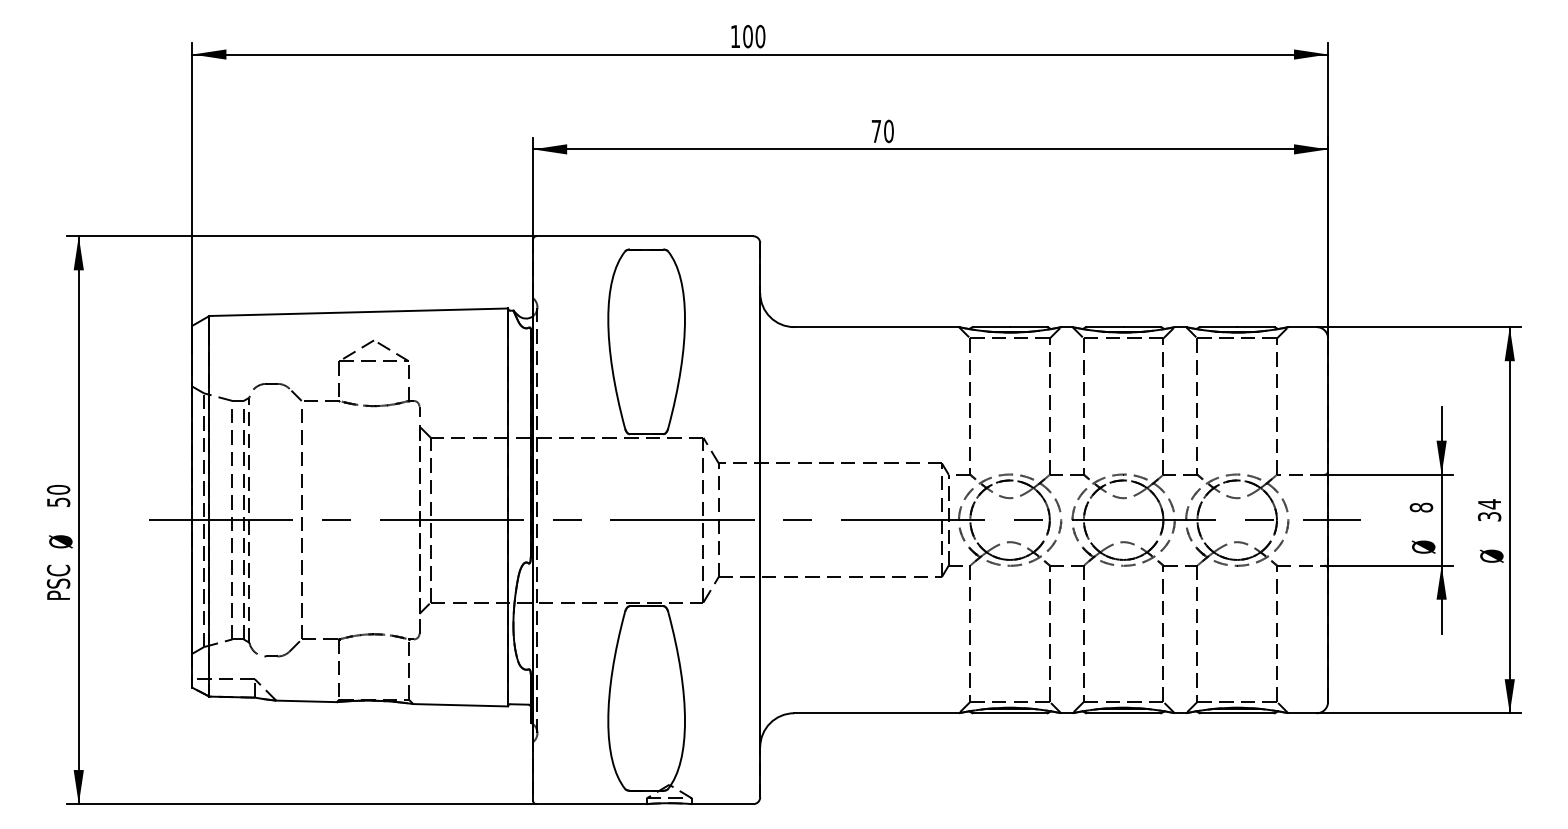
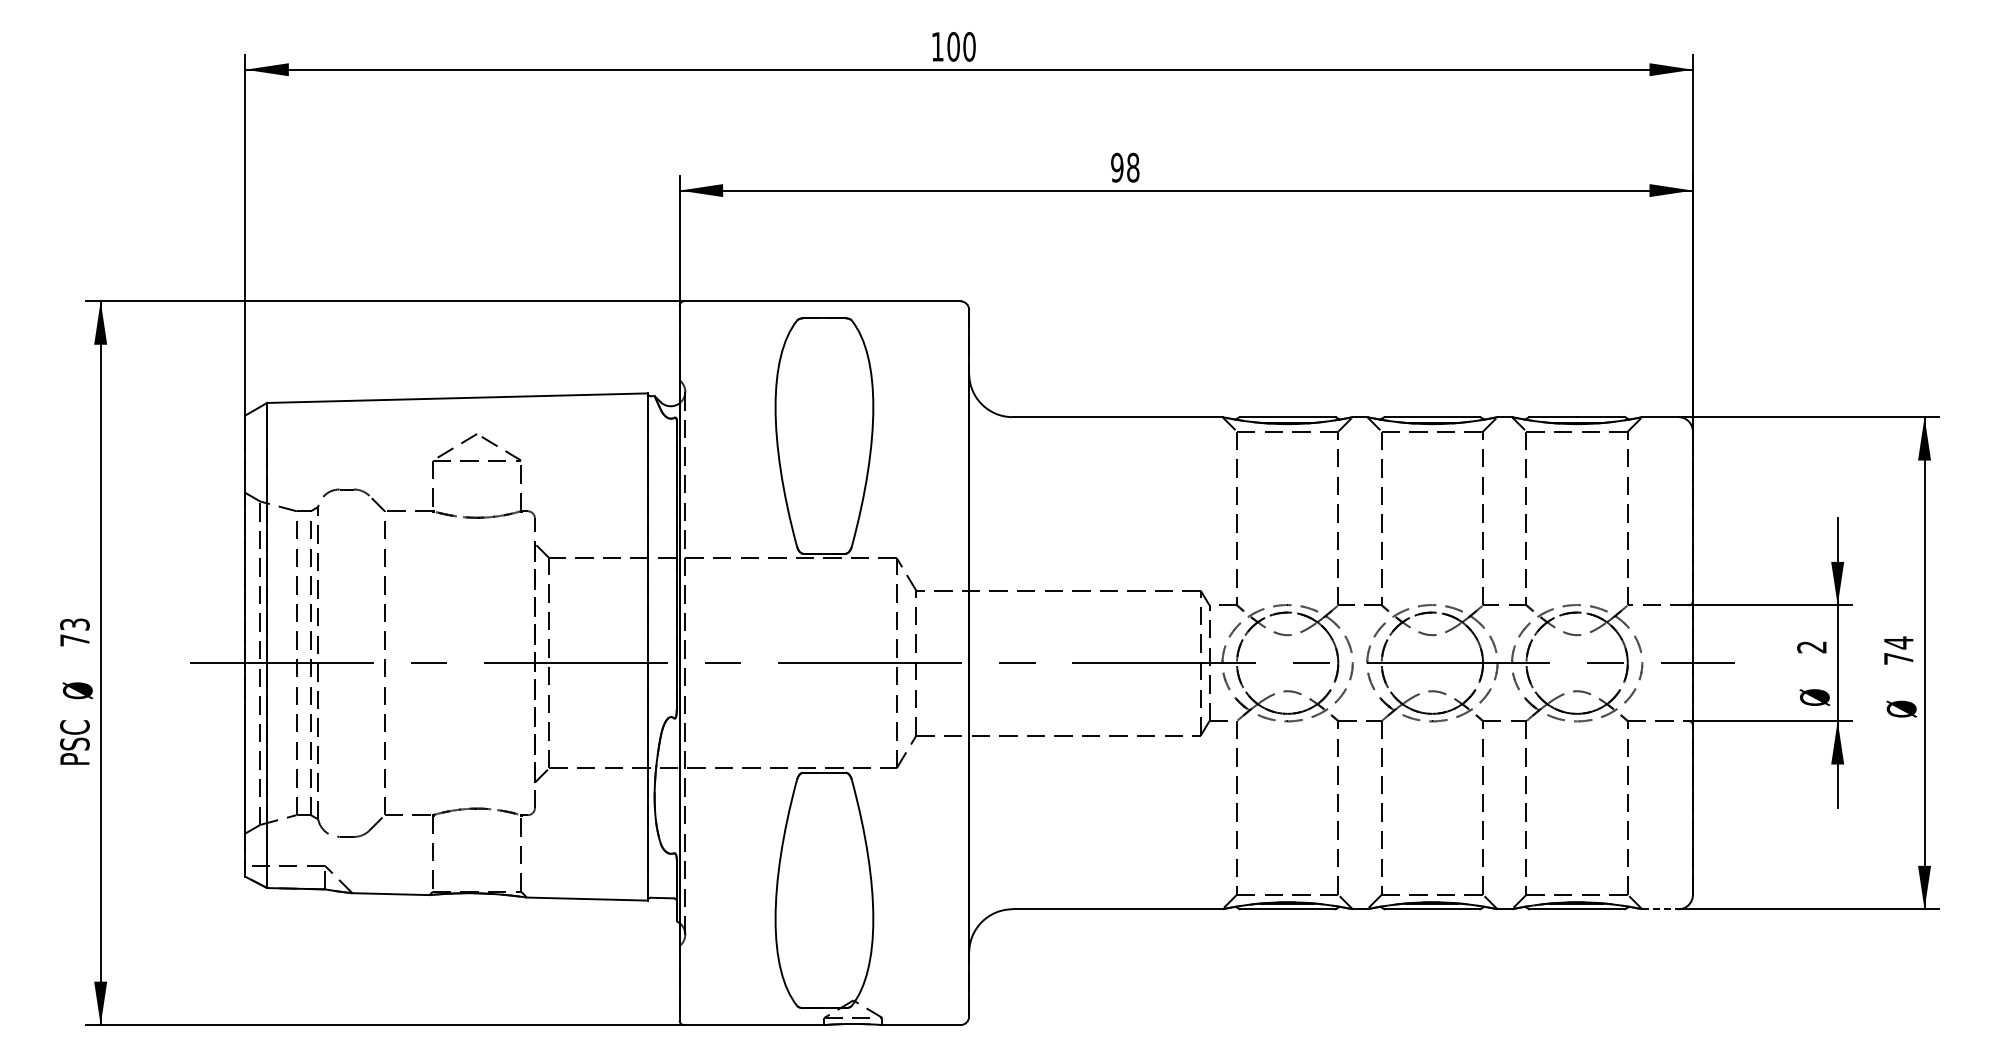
text: (882, 131) -> (1125, 167), 70 -> 98
text: (58, 496) -> (74, 632), 50 -> 73
text: (1421, 507) -> (1811, 647), 8 -> 2
text: (1489, 516) -> (1898, 658), 34 -> 74
line: (1302, 713) -> (1660, 909), solid -> dashed

